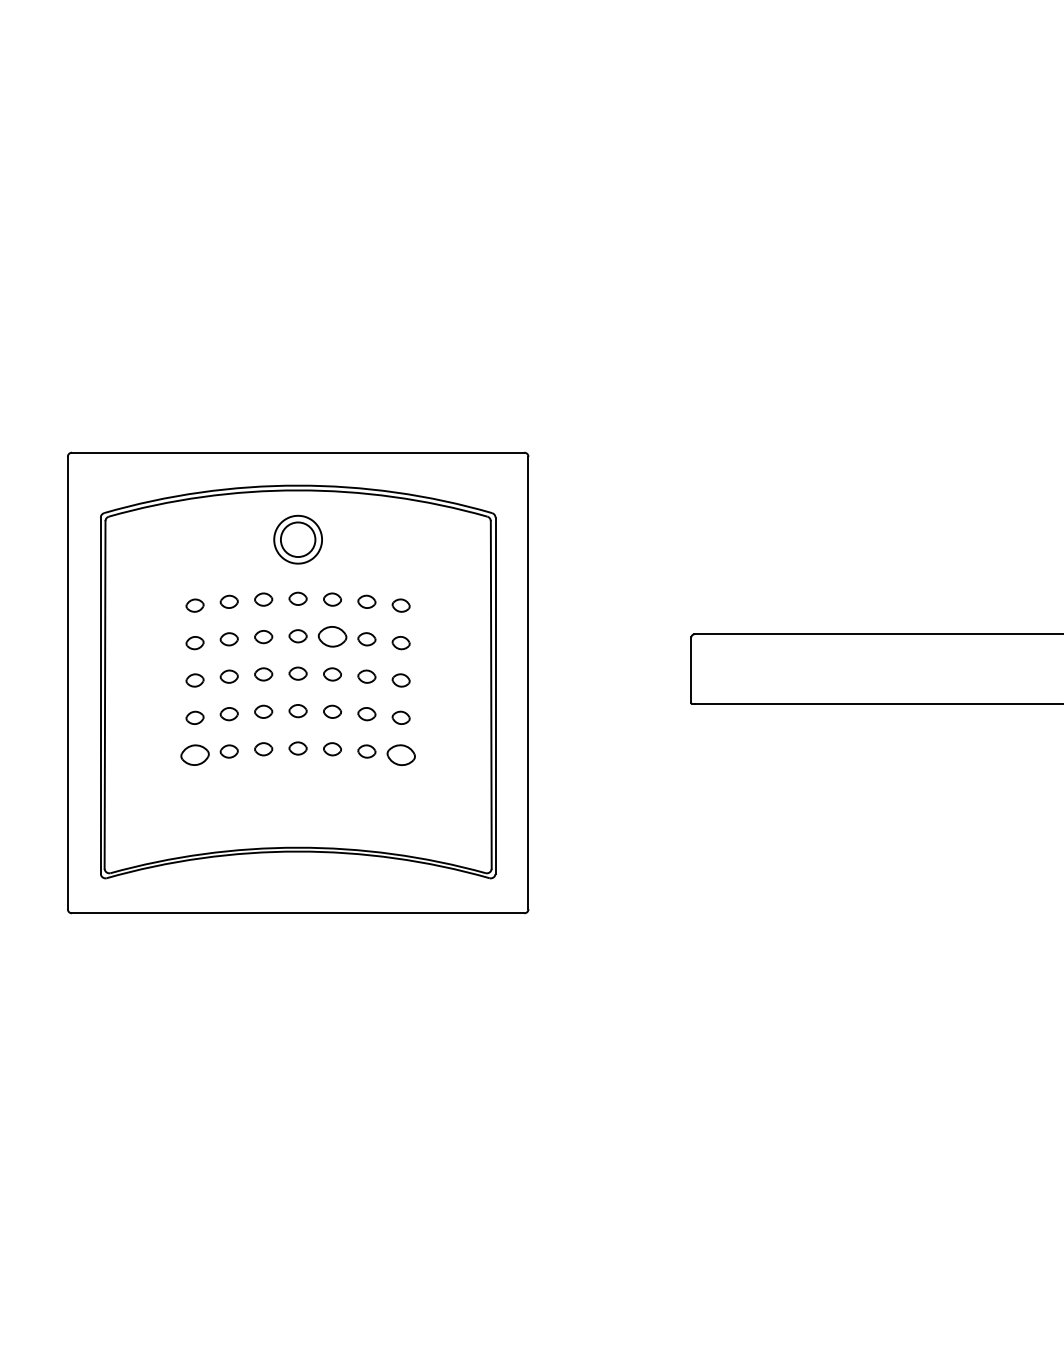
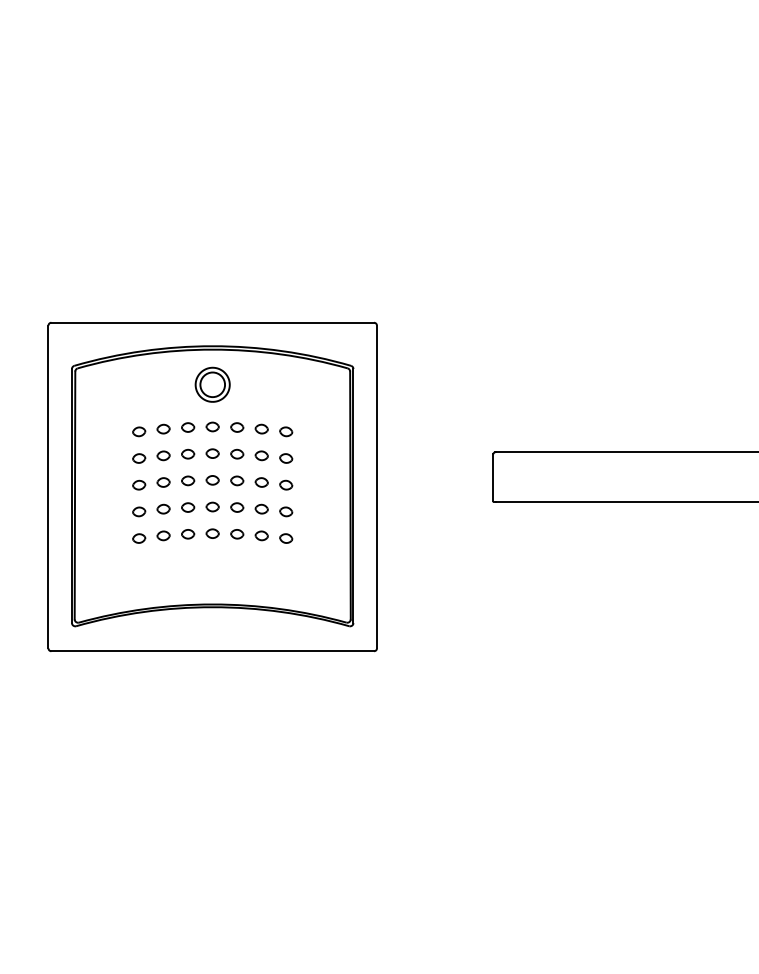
part: (332, 637) -> (237, 454), size x0.62
part: (194, 755) -> (138, 538), size x0.62
part: (400, 755) -> (285, 538), size x0.62

